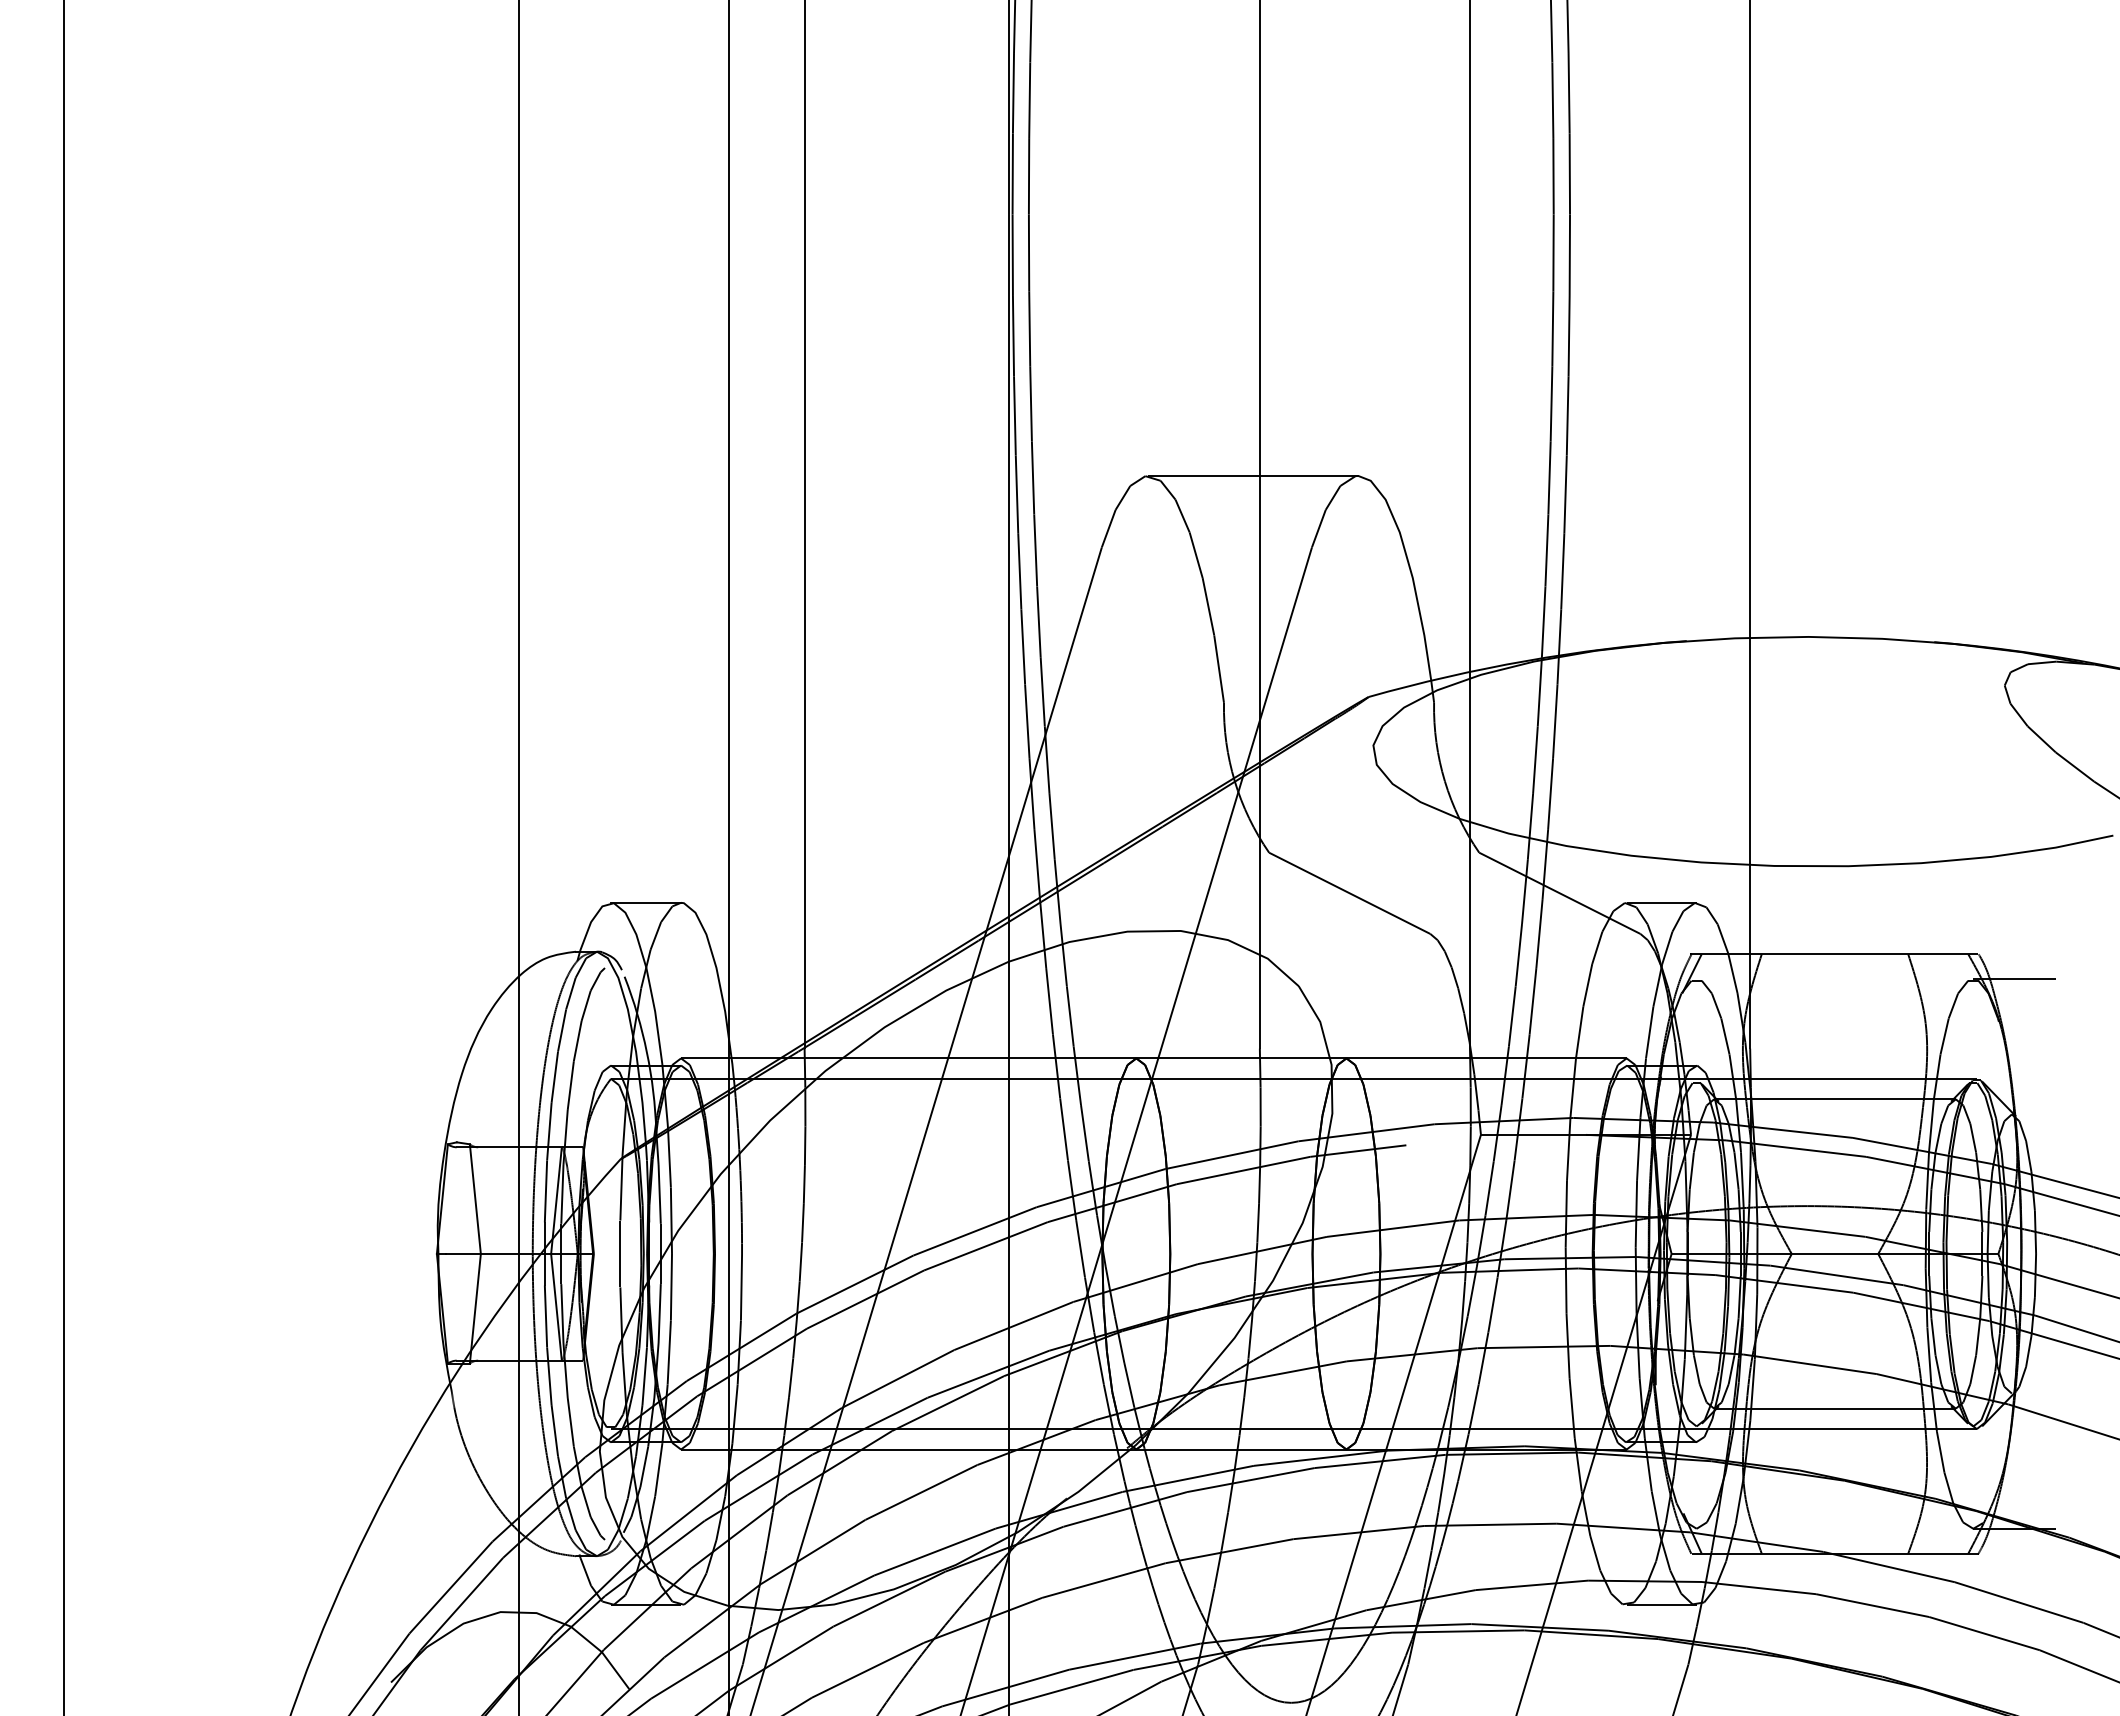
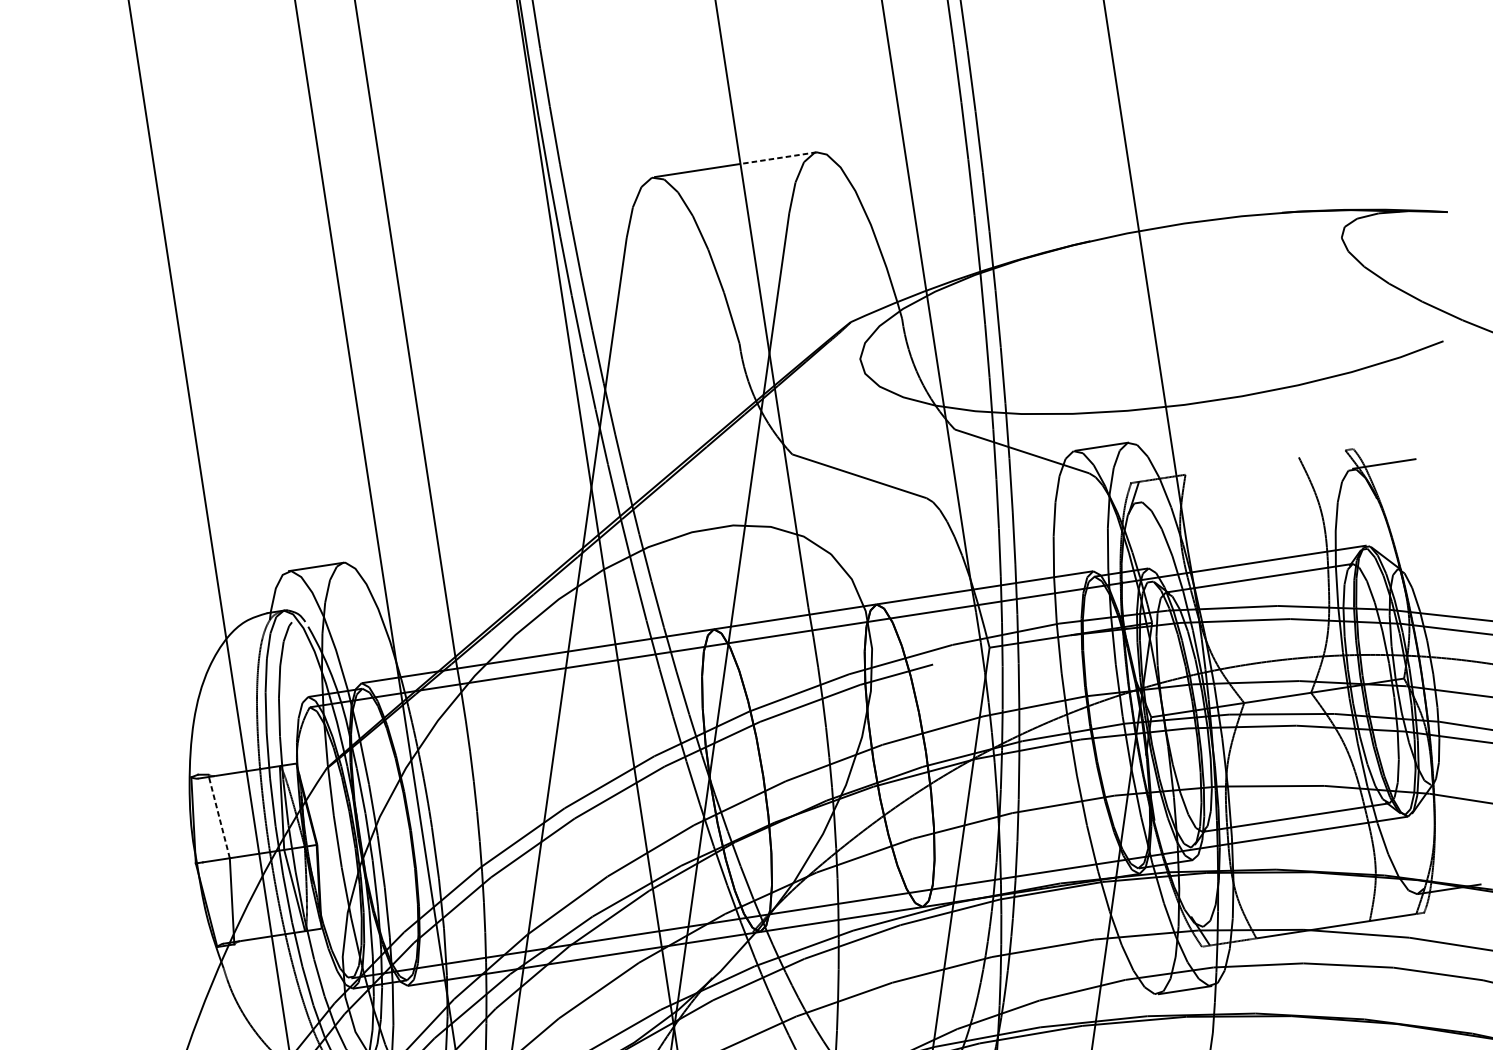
line: (1308, 475) -> (778, 157), solid -> dashed
line: (1864, 954) -> (1265, 462), removed
line: (475, 1198) -> (219, 815), solid -> dashed

